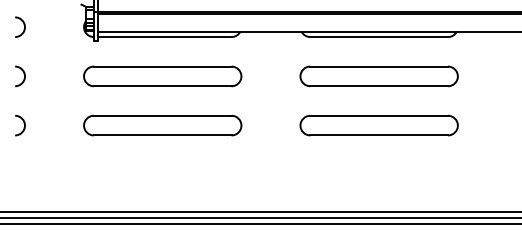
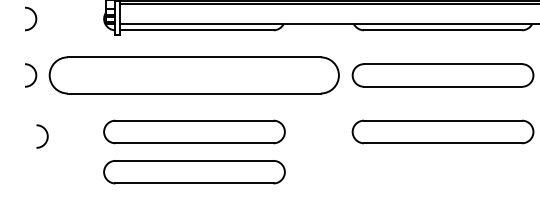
part: (162, 76) -> (194, 75), size x1.6
arc: (23, 123) -> (46, 134), moved
part: (162, 160) -> (194, 172), added

